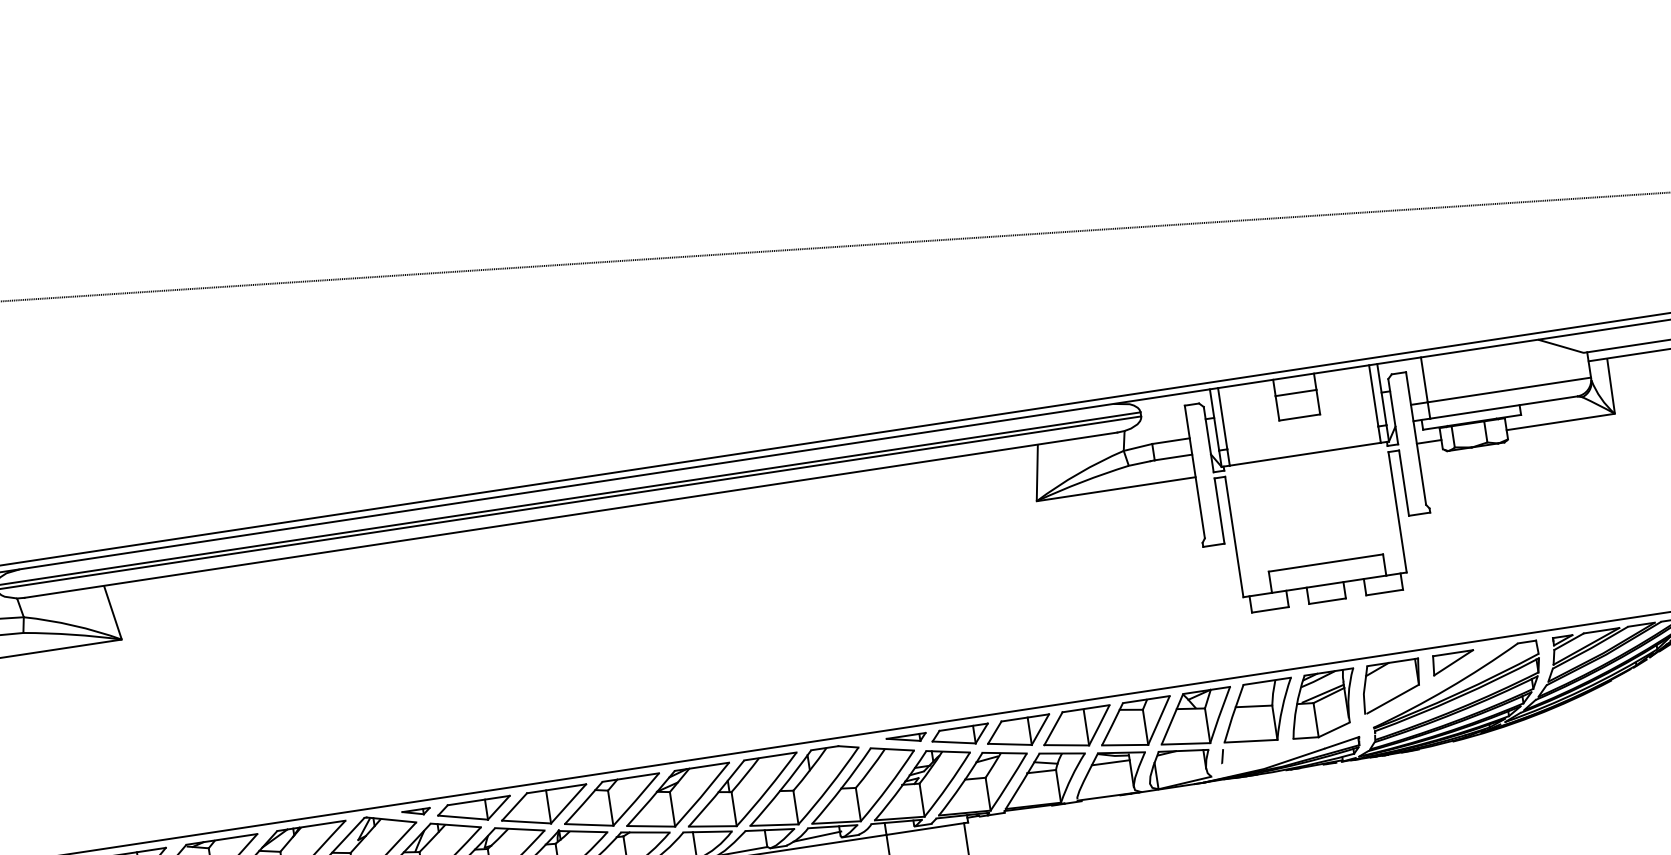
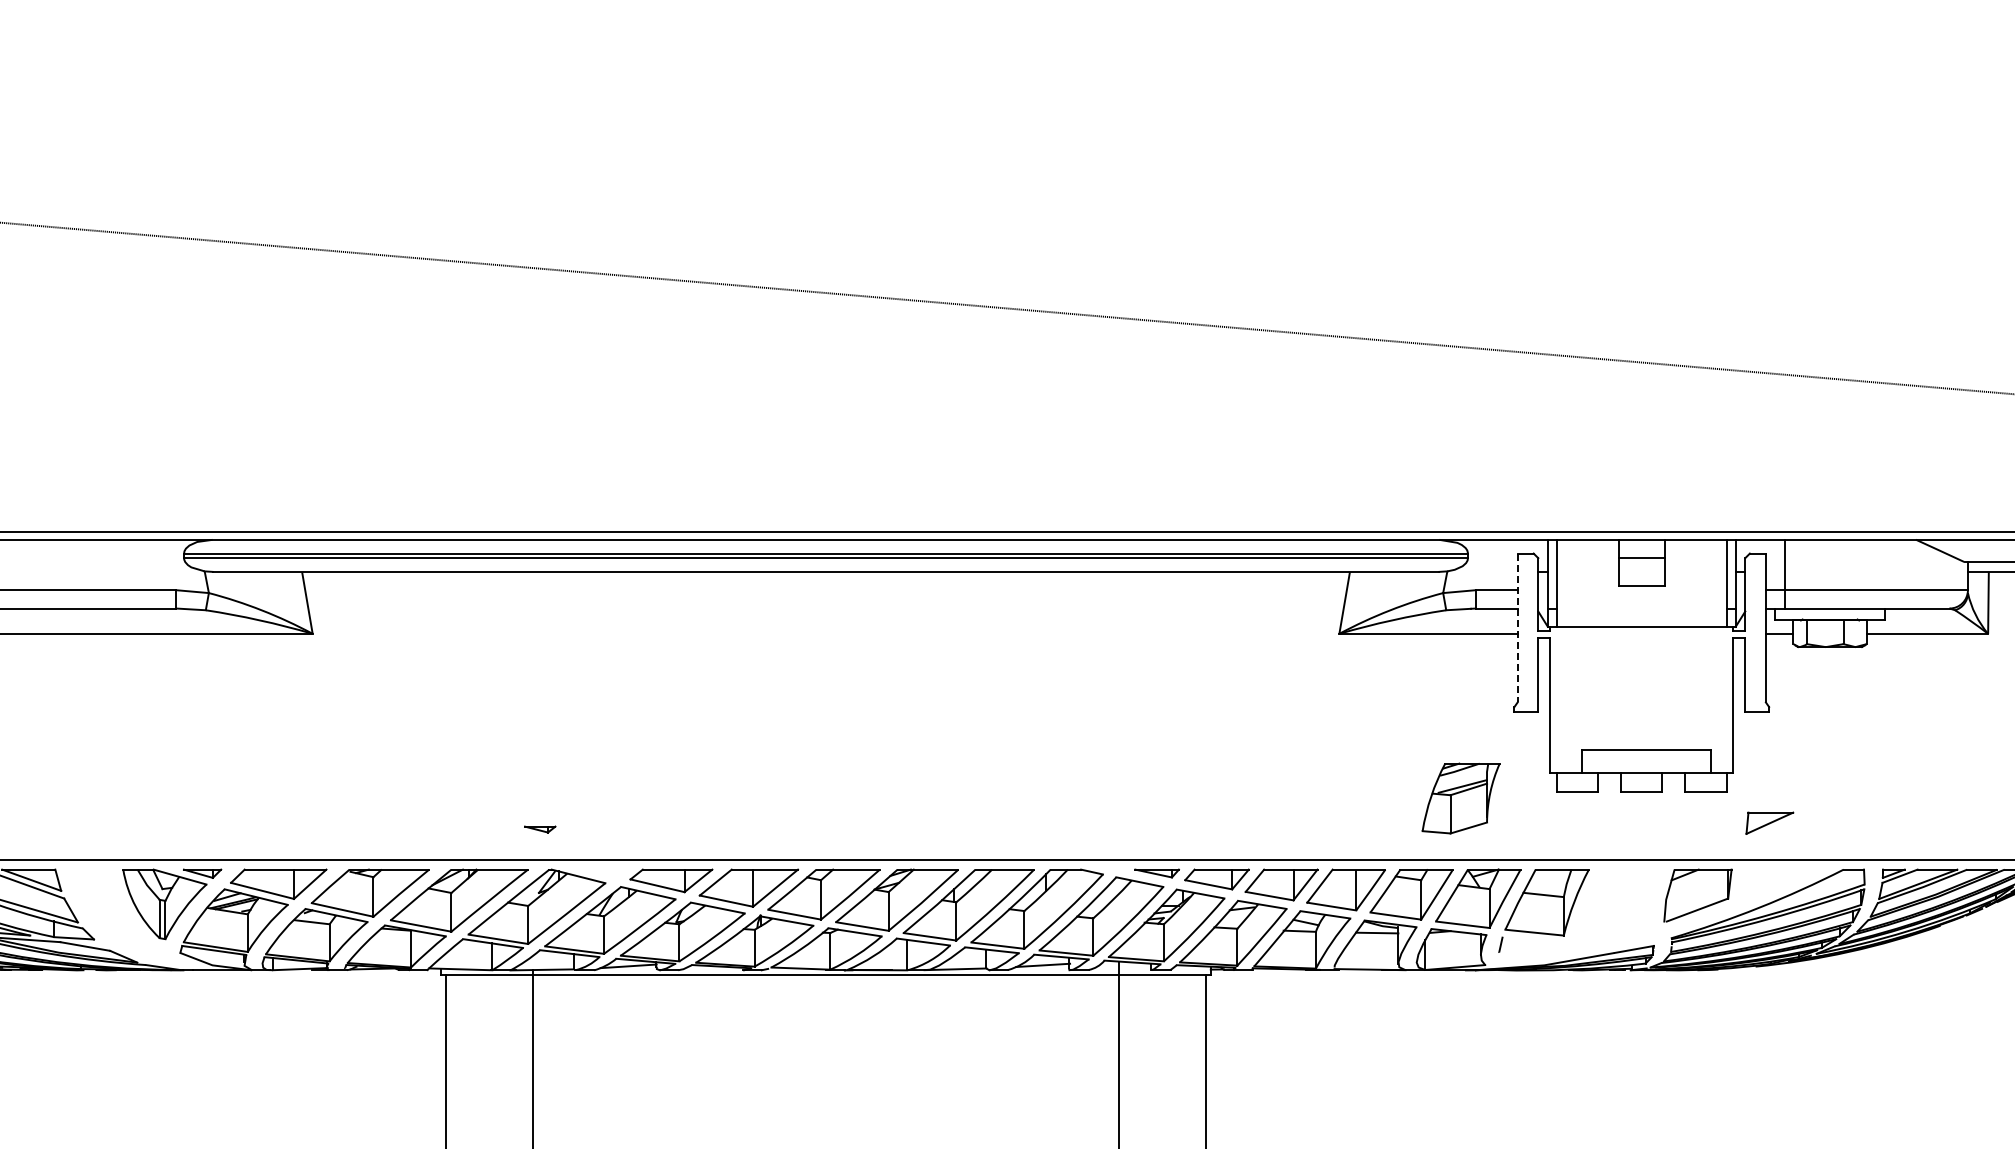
line: (1194, 472) -> (1517, 628), solid -> dashed
part: (1453, 662) -> (1769, 822), moved
part: (1322, 704) -> (1460, 798), moved
part: (416, 812) -> (540, 829), moved

